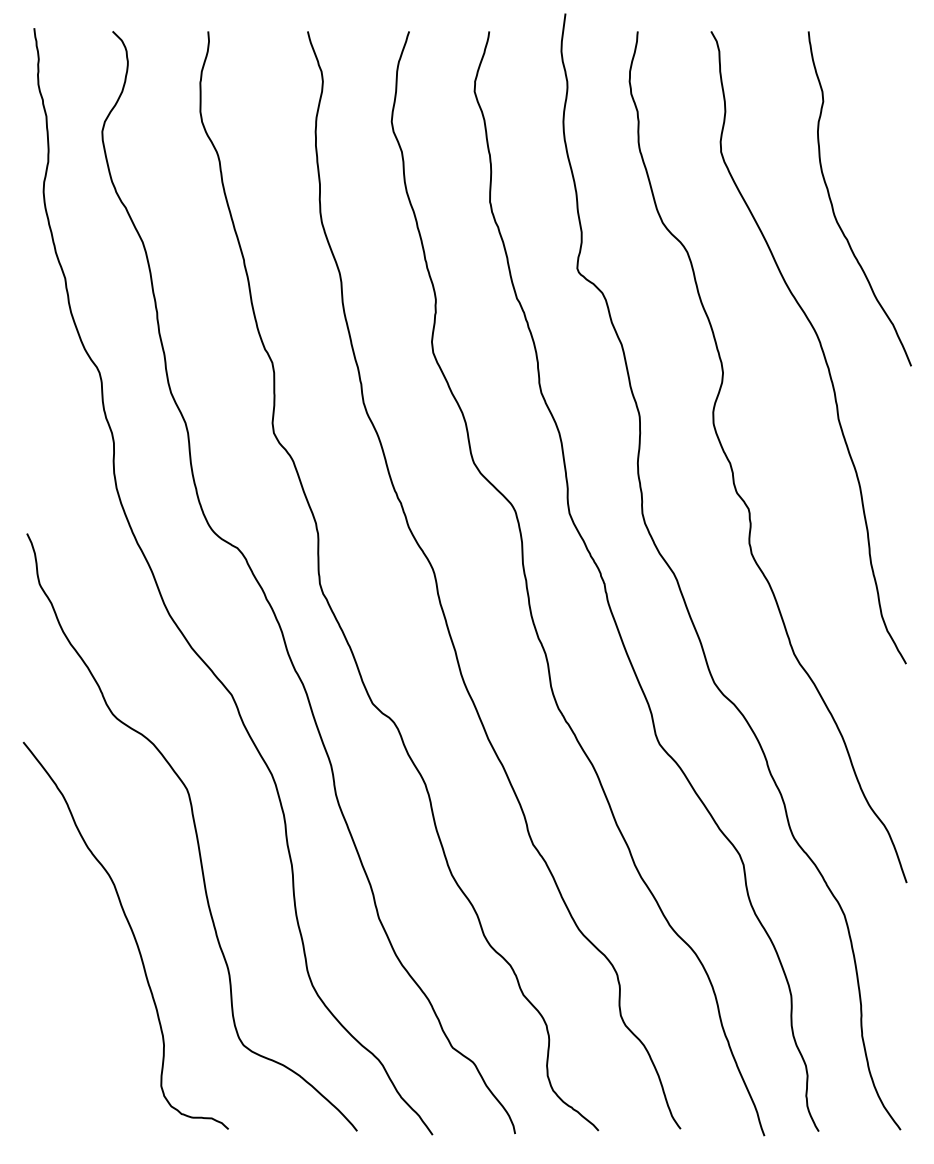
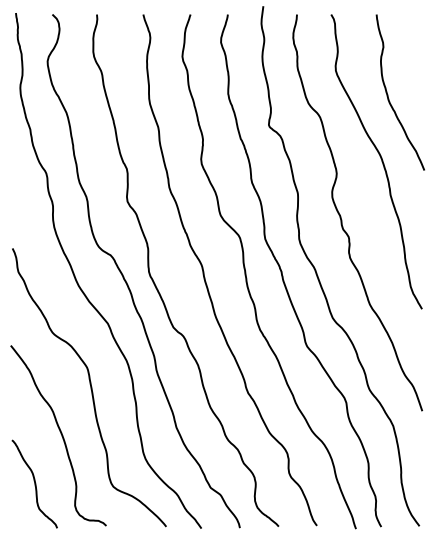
curve: (74, 1038) -> (34, 483), added

